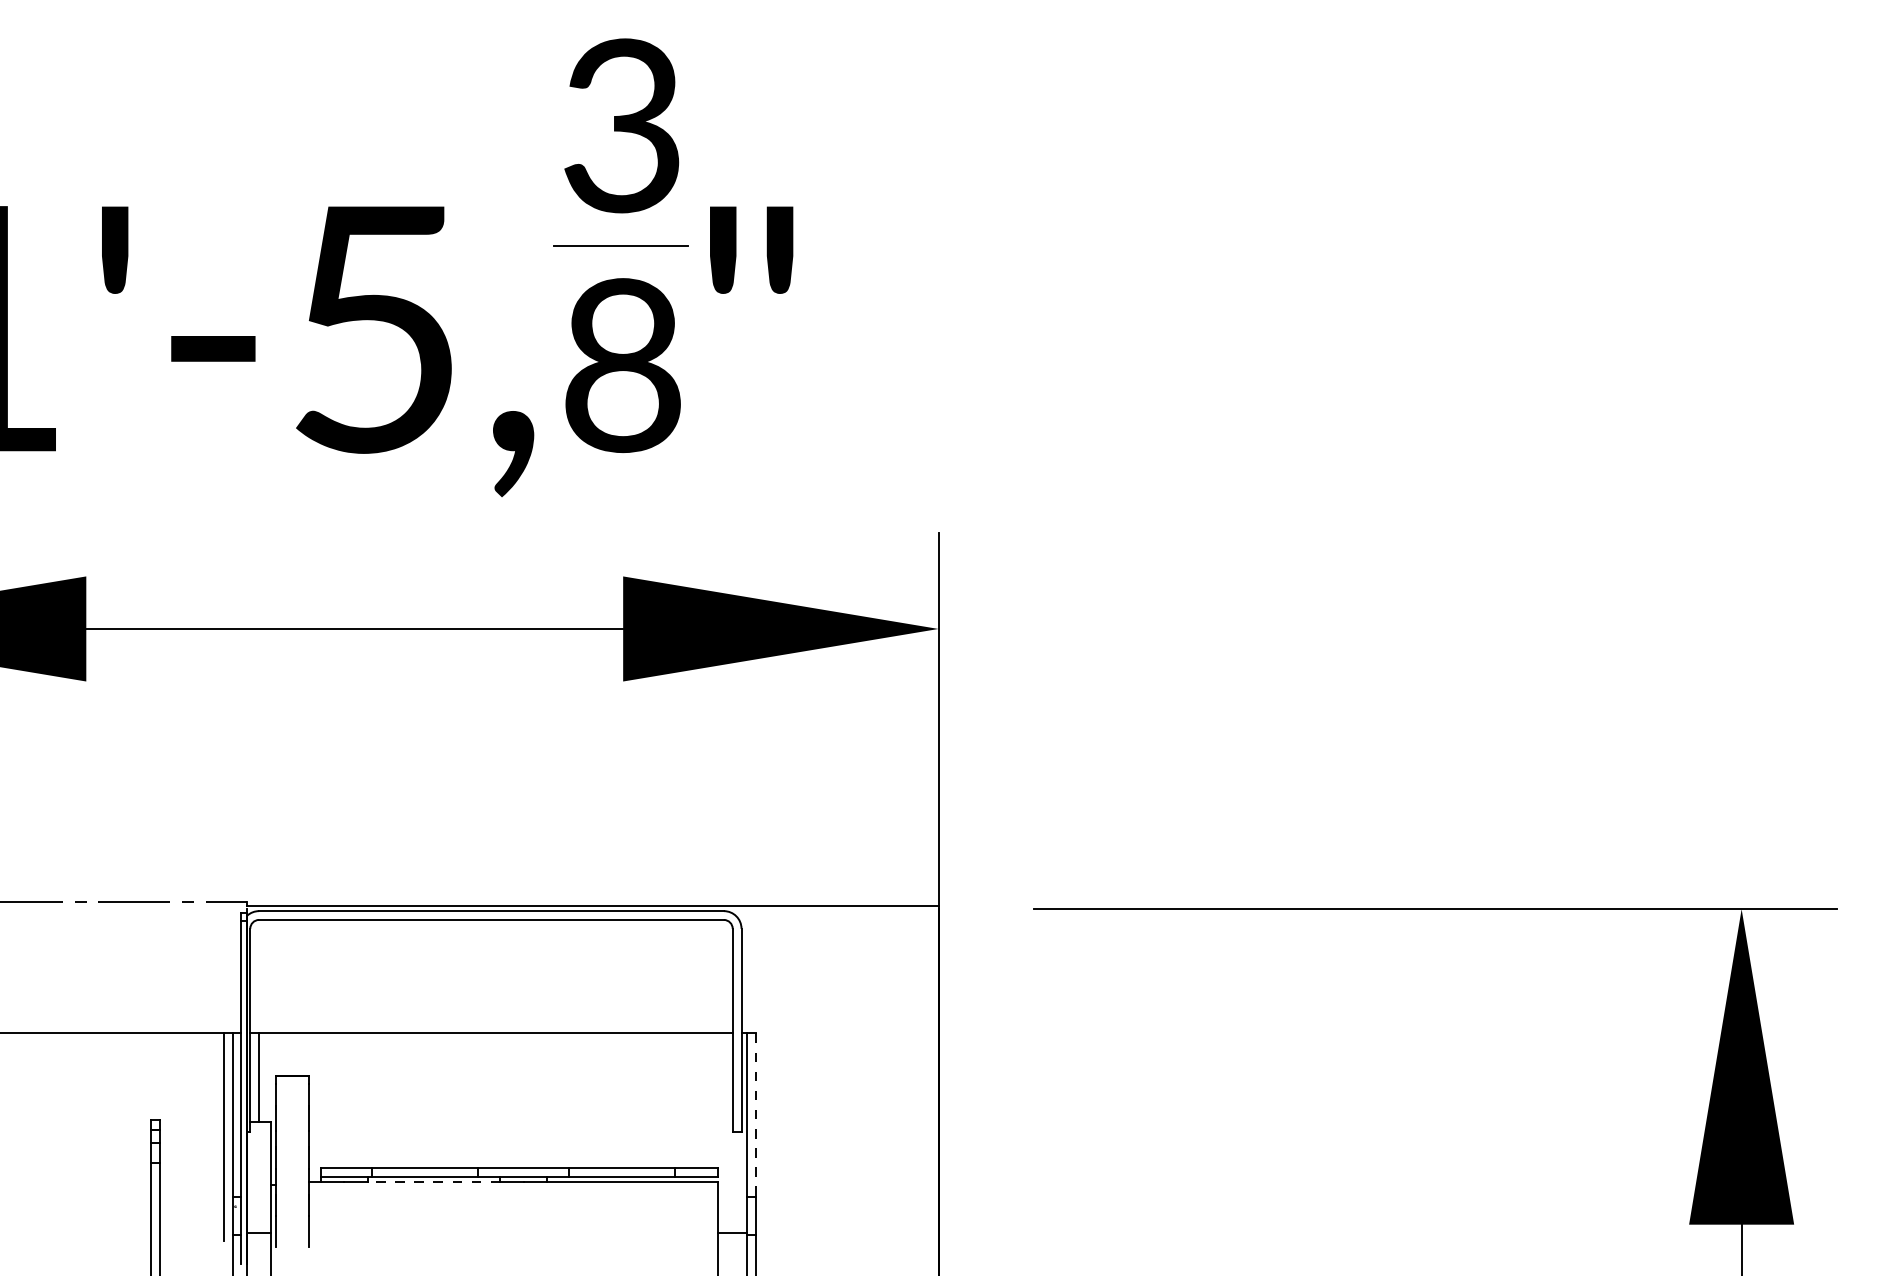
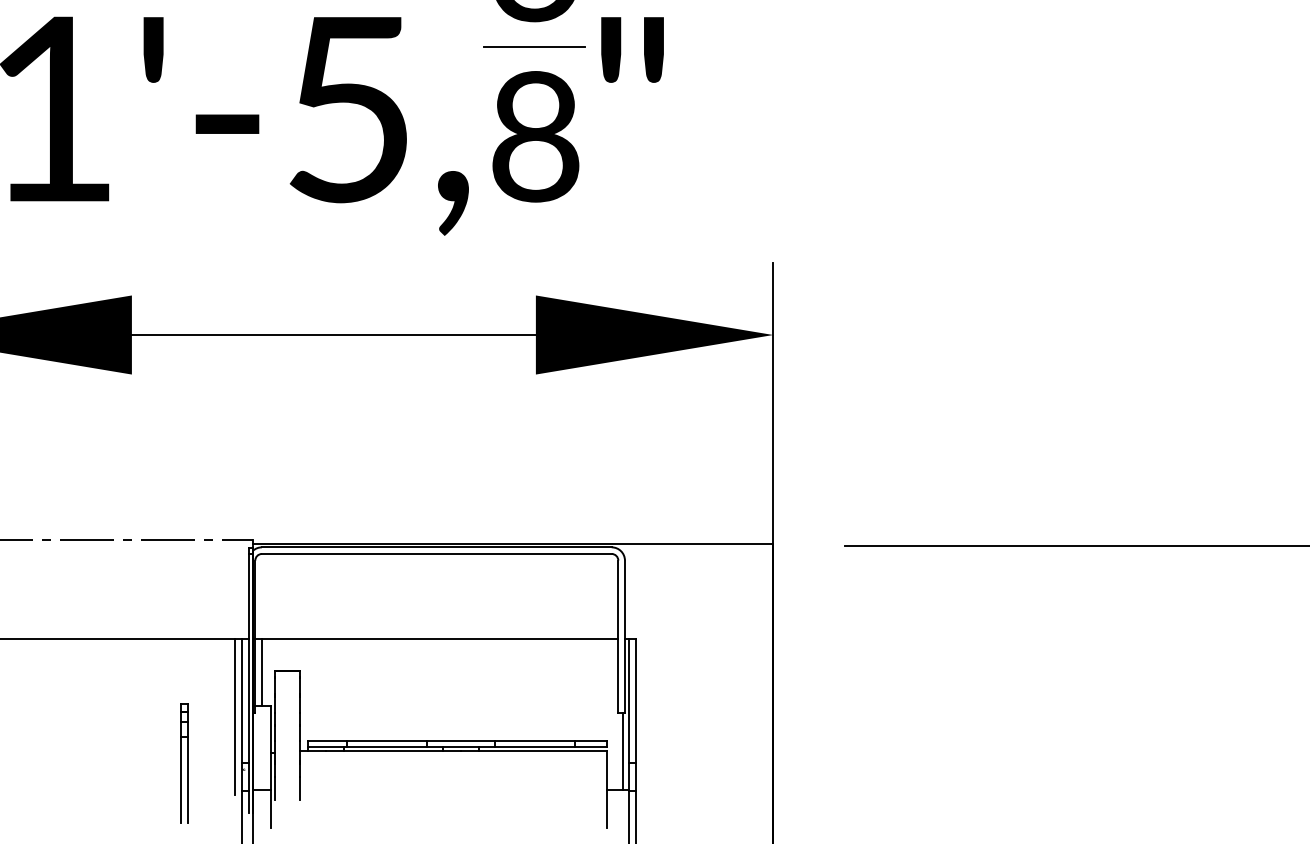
line: (756, 1115) -> (636, 701), dashed -> solid
line: (433, 1181) -> (393, 750), dashed -> solid
line: (738, 1182) -> (622, 751), added

